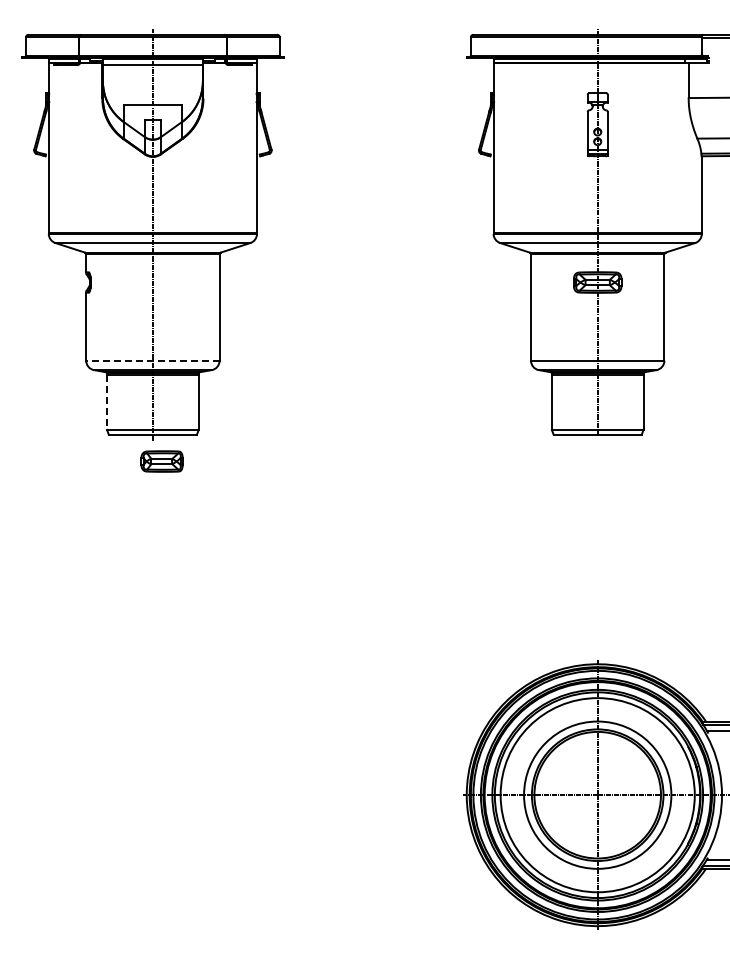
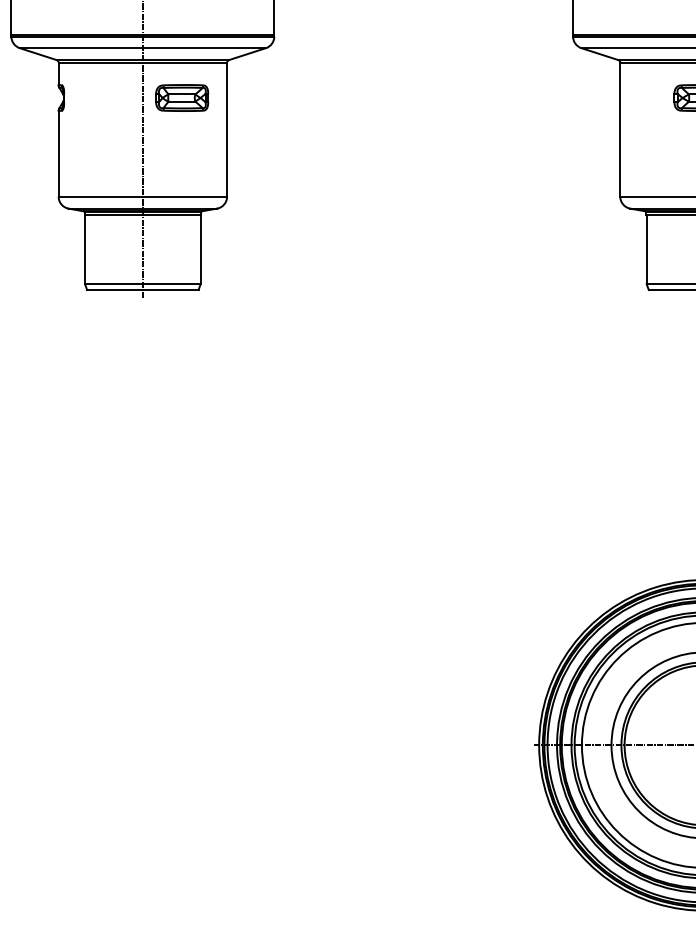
line: (152, 360) -> (142, 196), dashed -> solid
line: (107, 403) -> (85, 250), dashed -> solid
part: (161, 461) -> (181, 97), moved

